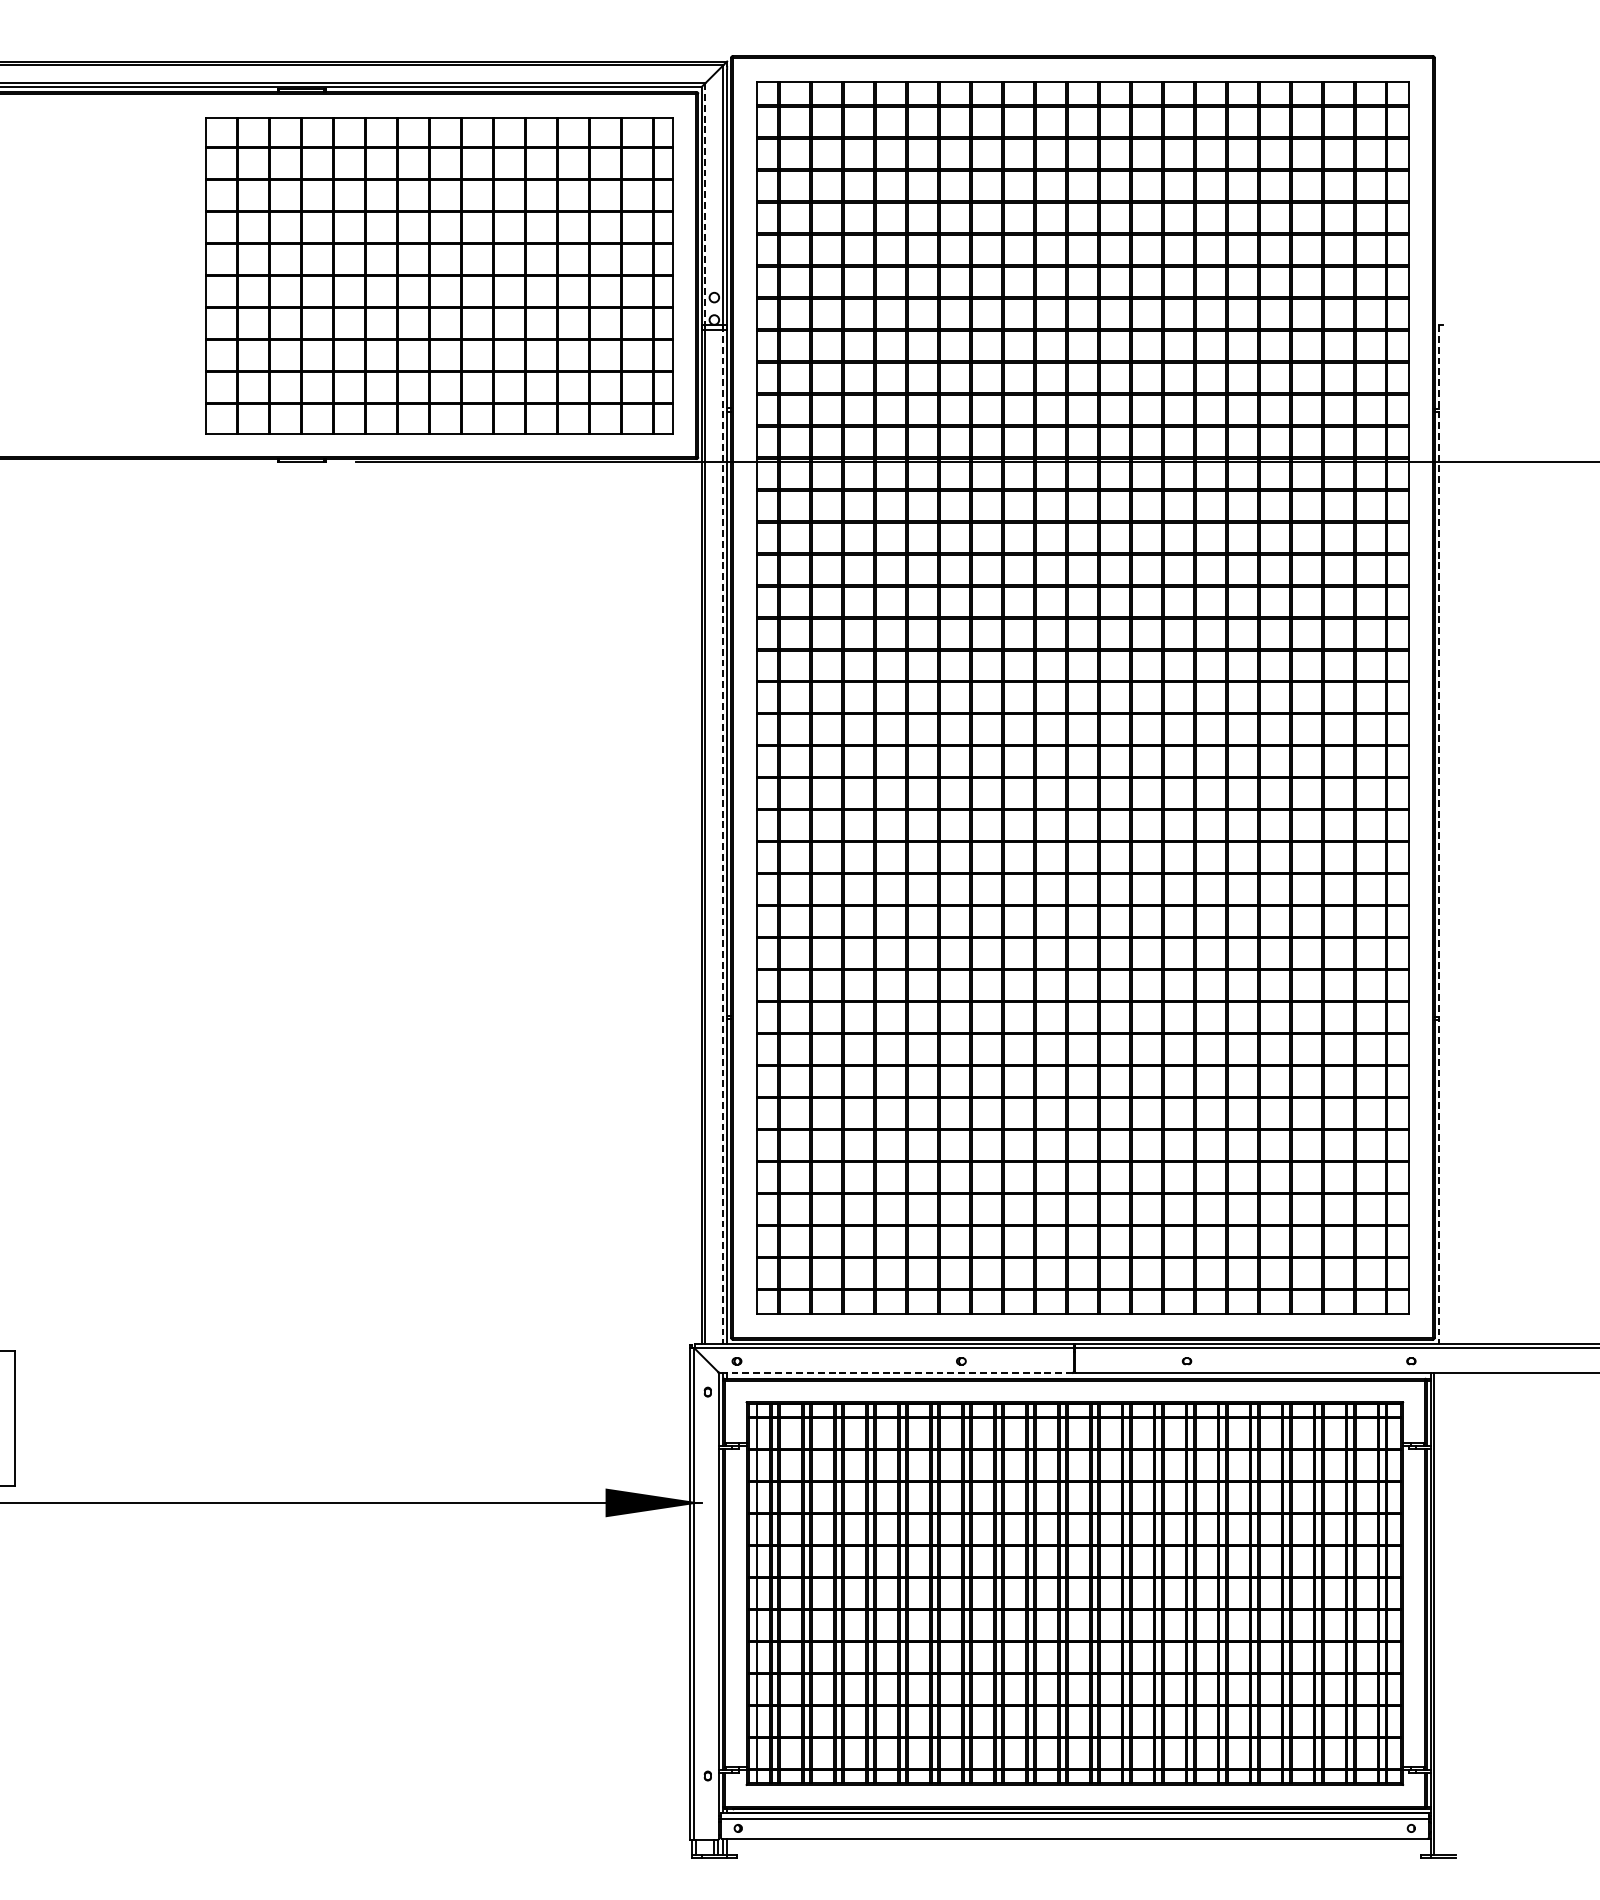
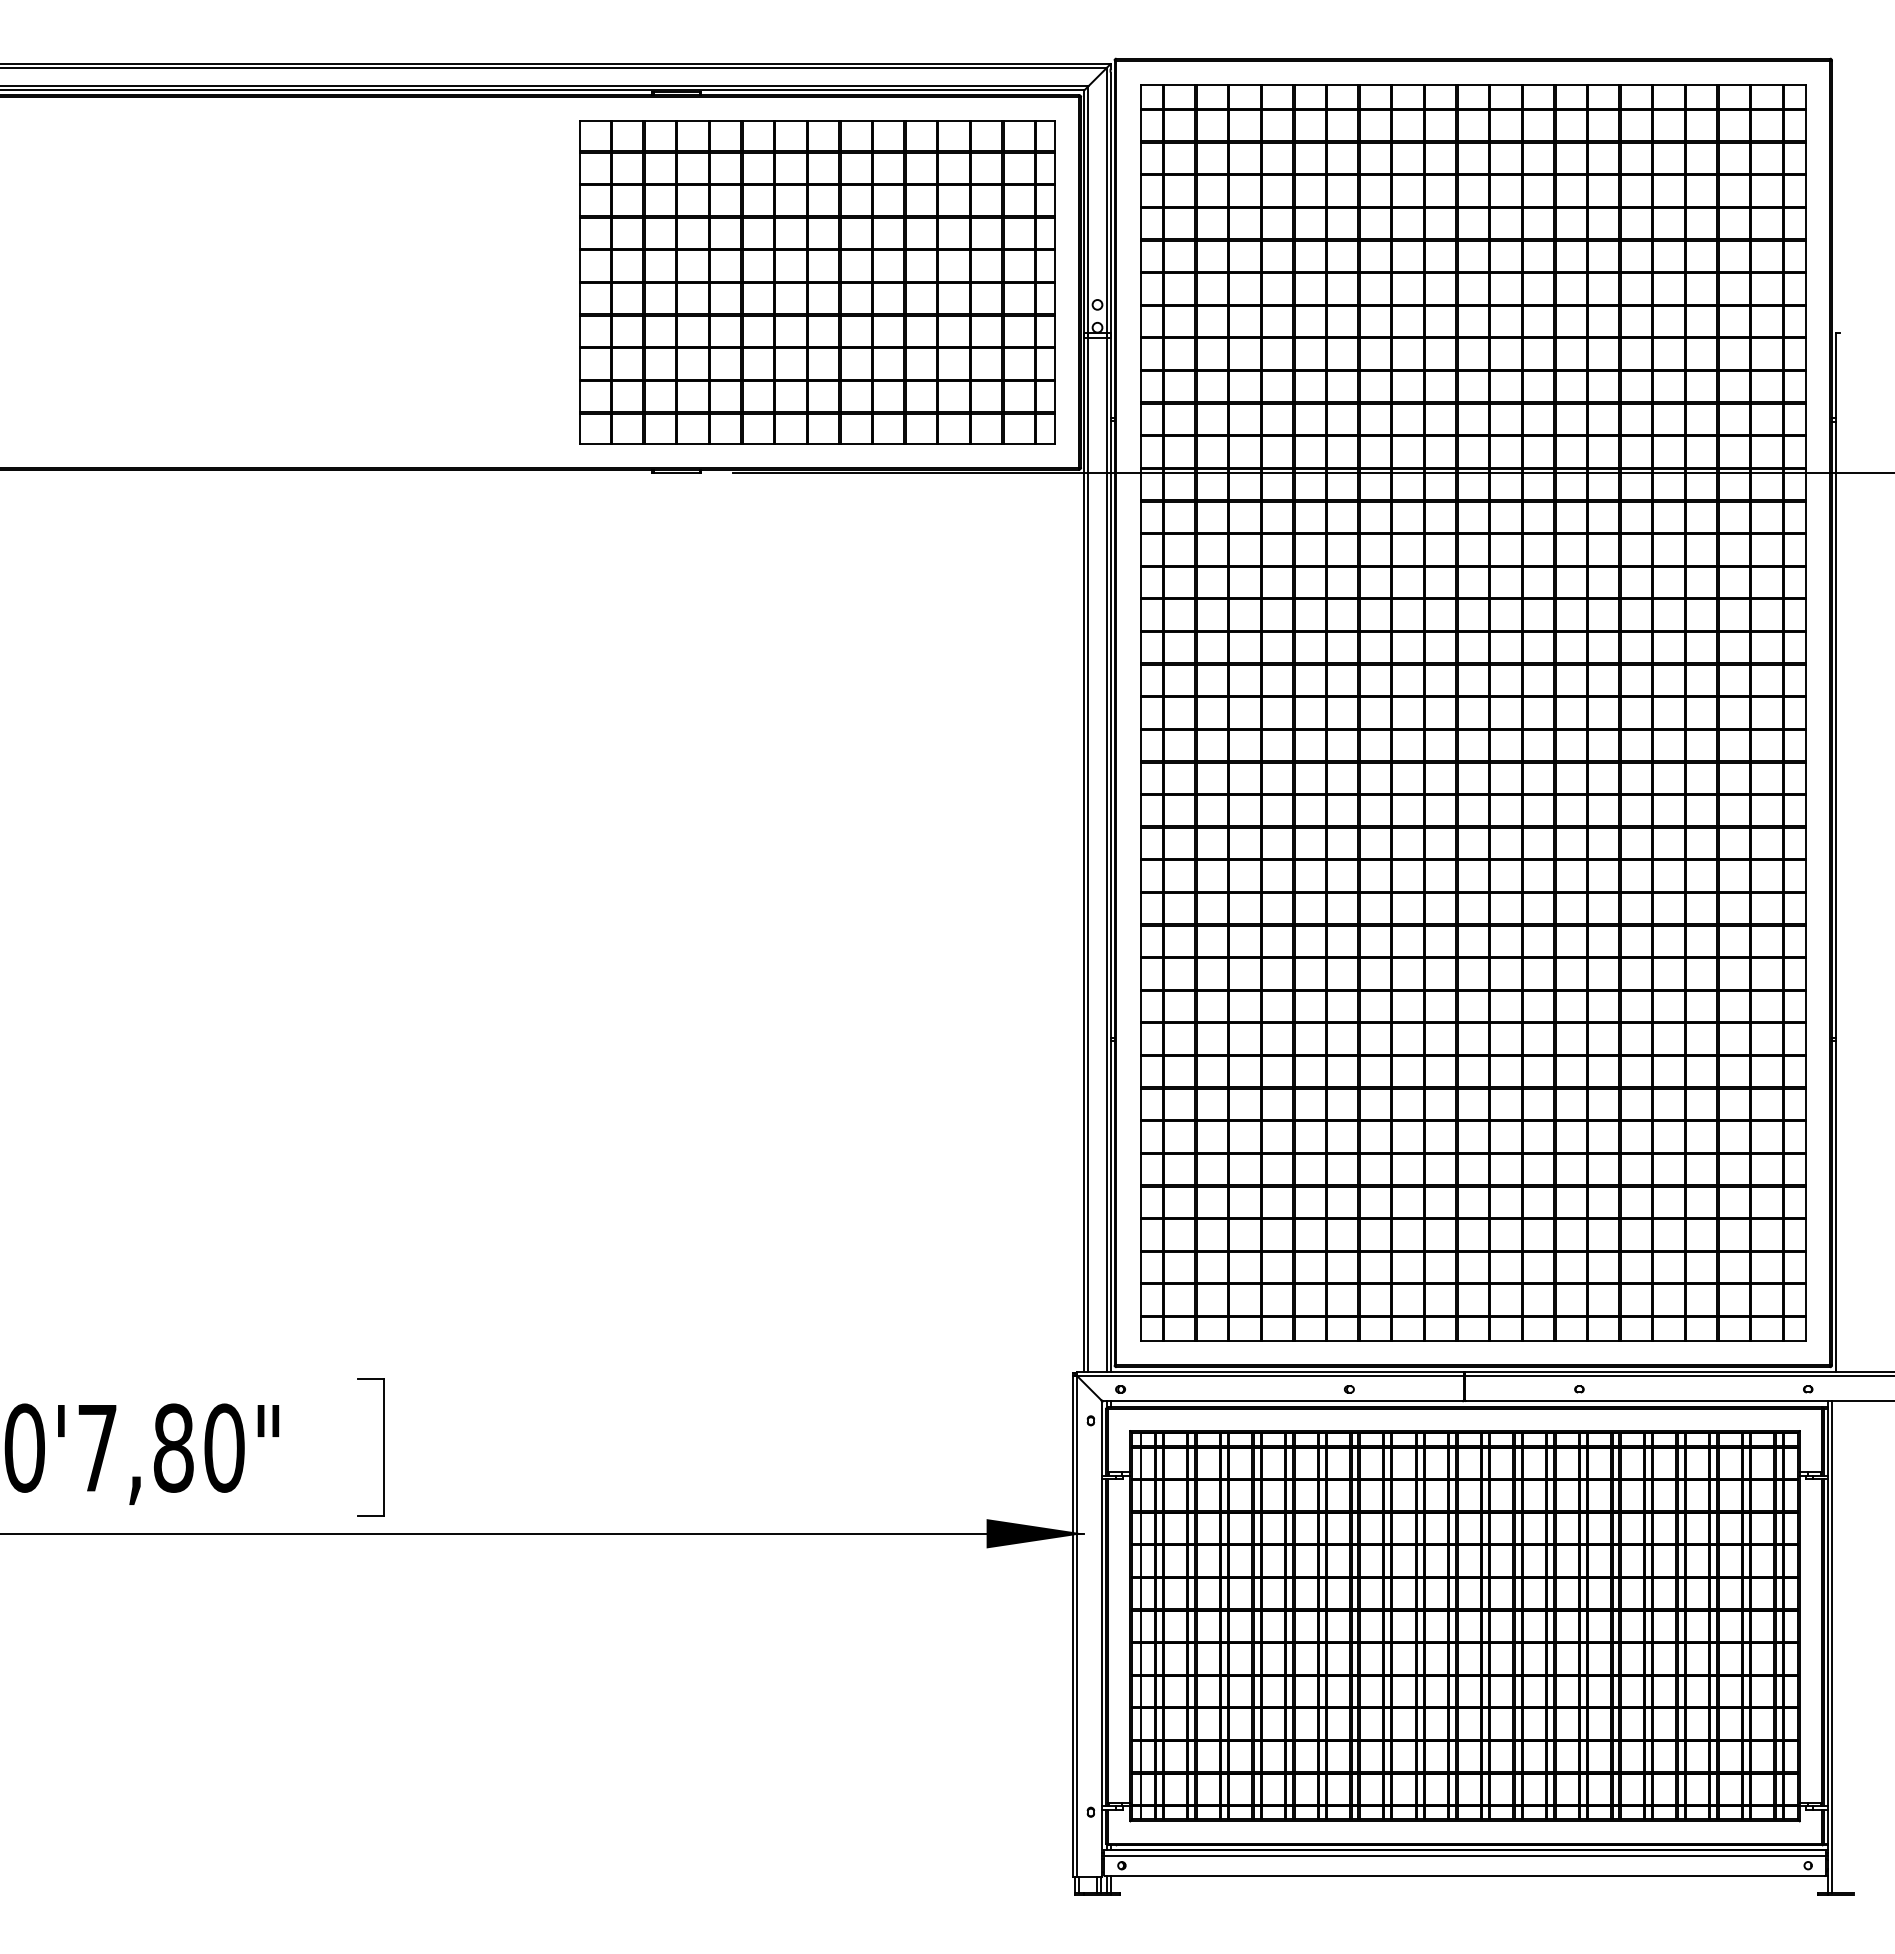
line: (705, 206) -> (1088, 211), dashed -> solid
line: (723, 834) -> (1106, 852), dashed -> solid
line: (1439, 834) -> (1836, 852), dashed -> solid
line: (895, 1373) -> (1282, 1401), dashed -> solid

